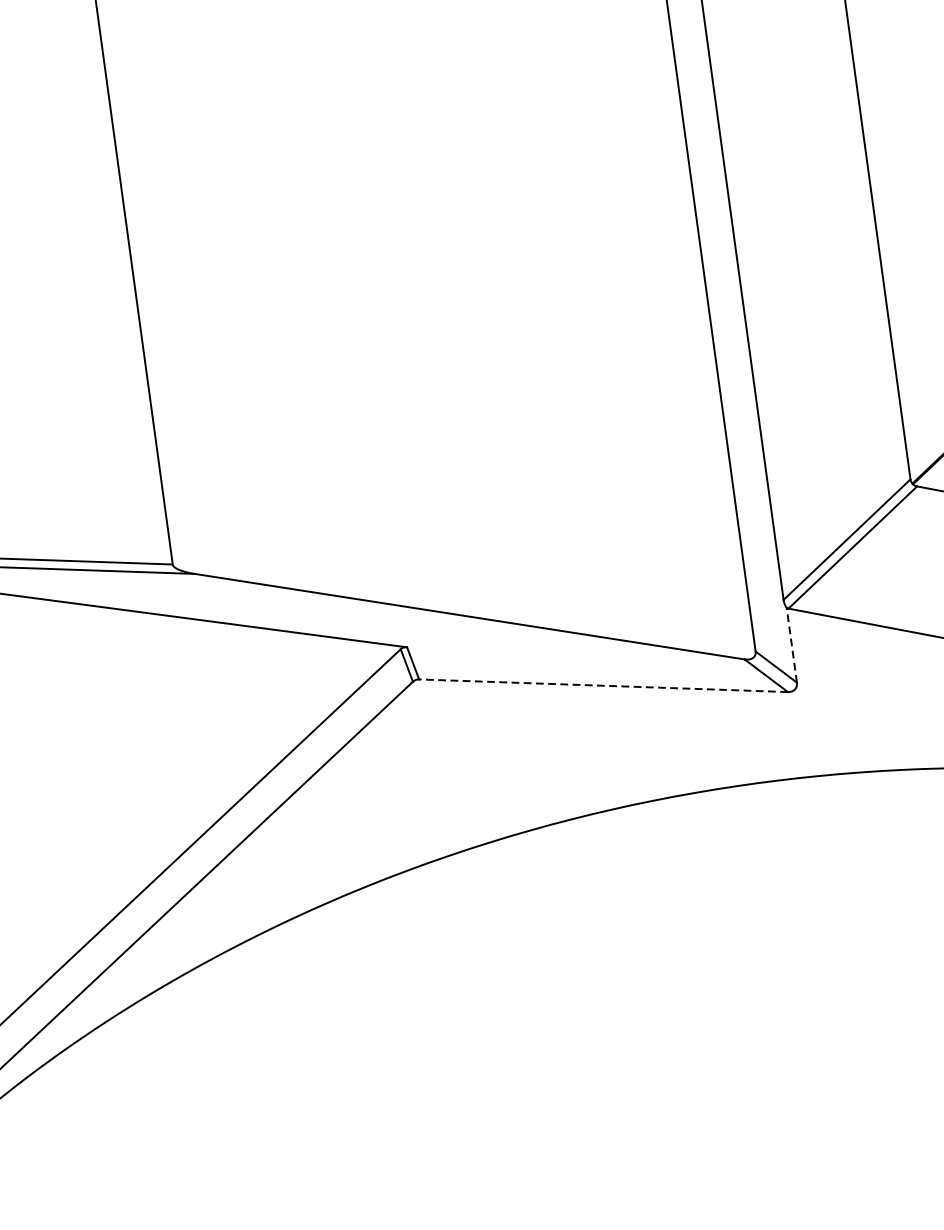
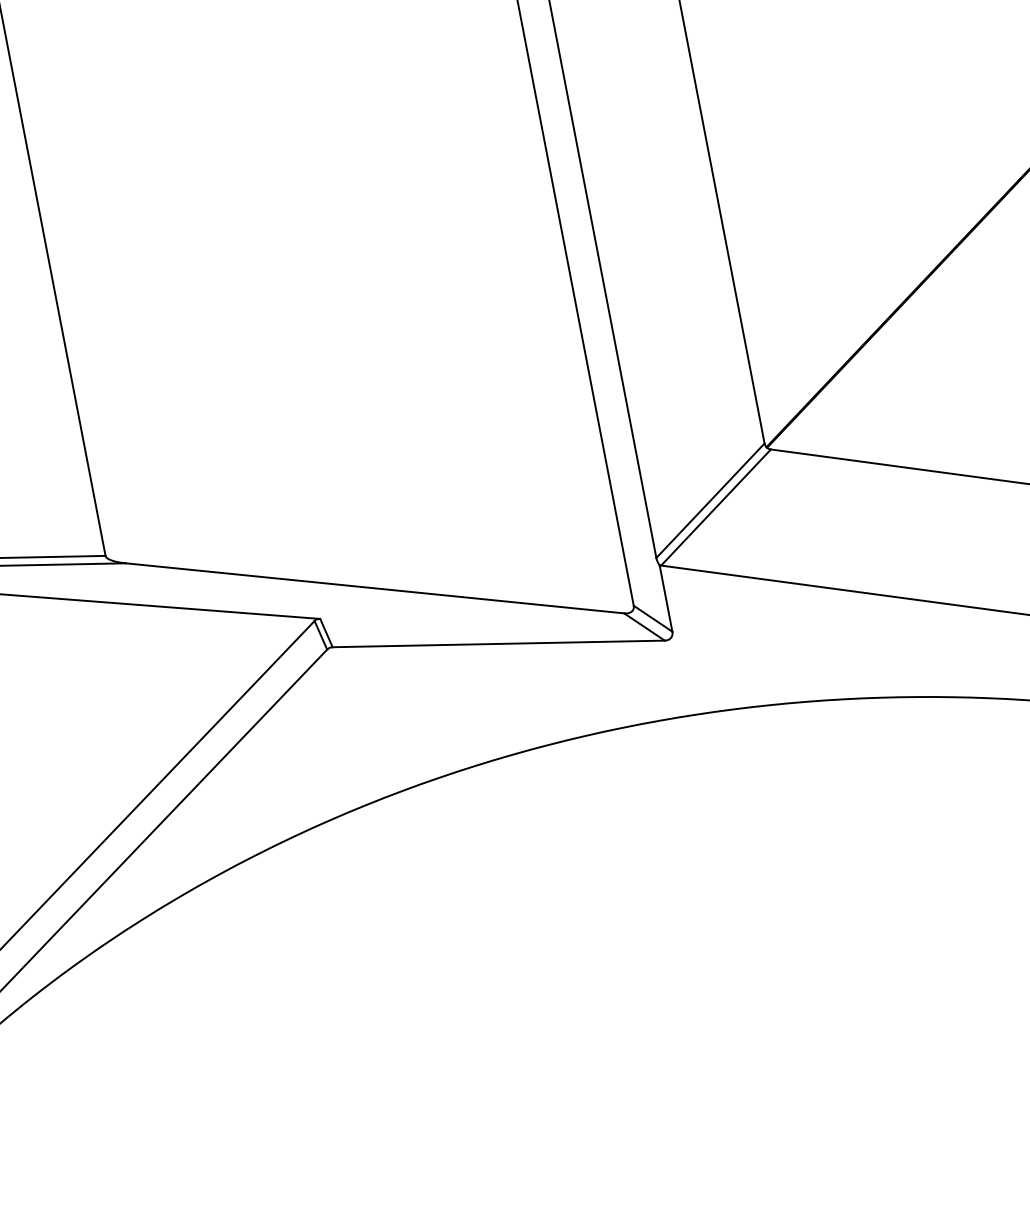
line: (792, 645) -> (666, 598), dashed -> solid
line: (603, 685) -> (498, 643), dashed -> solid

